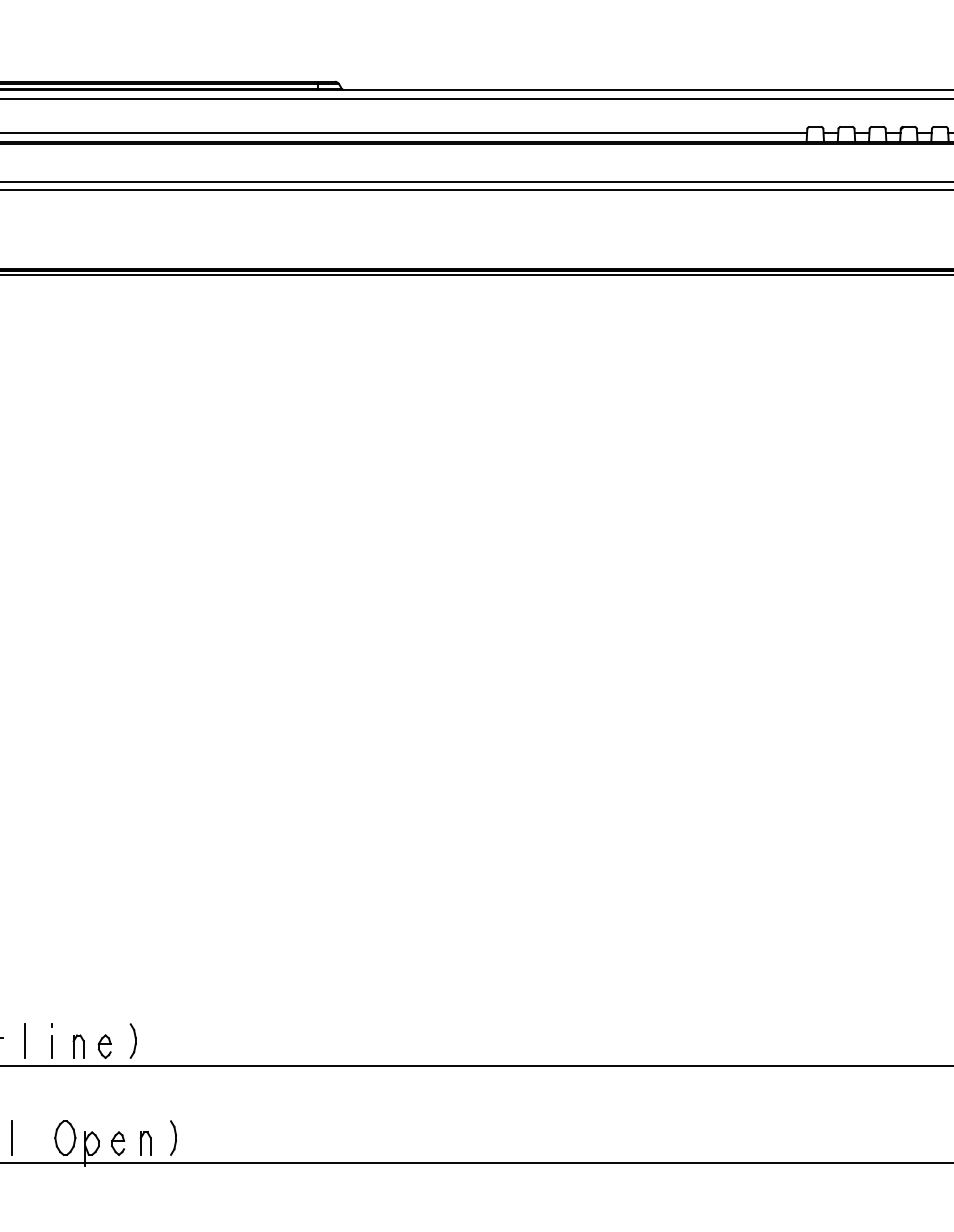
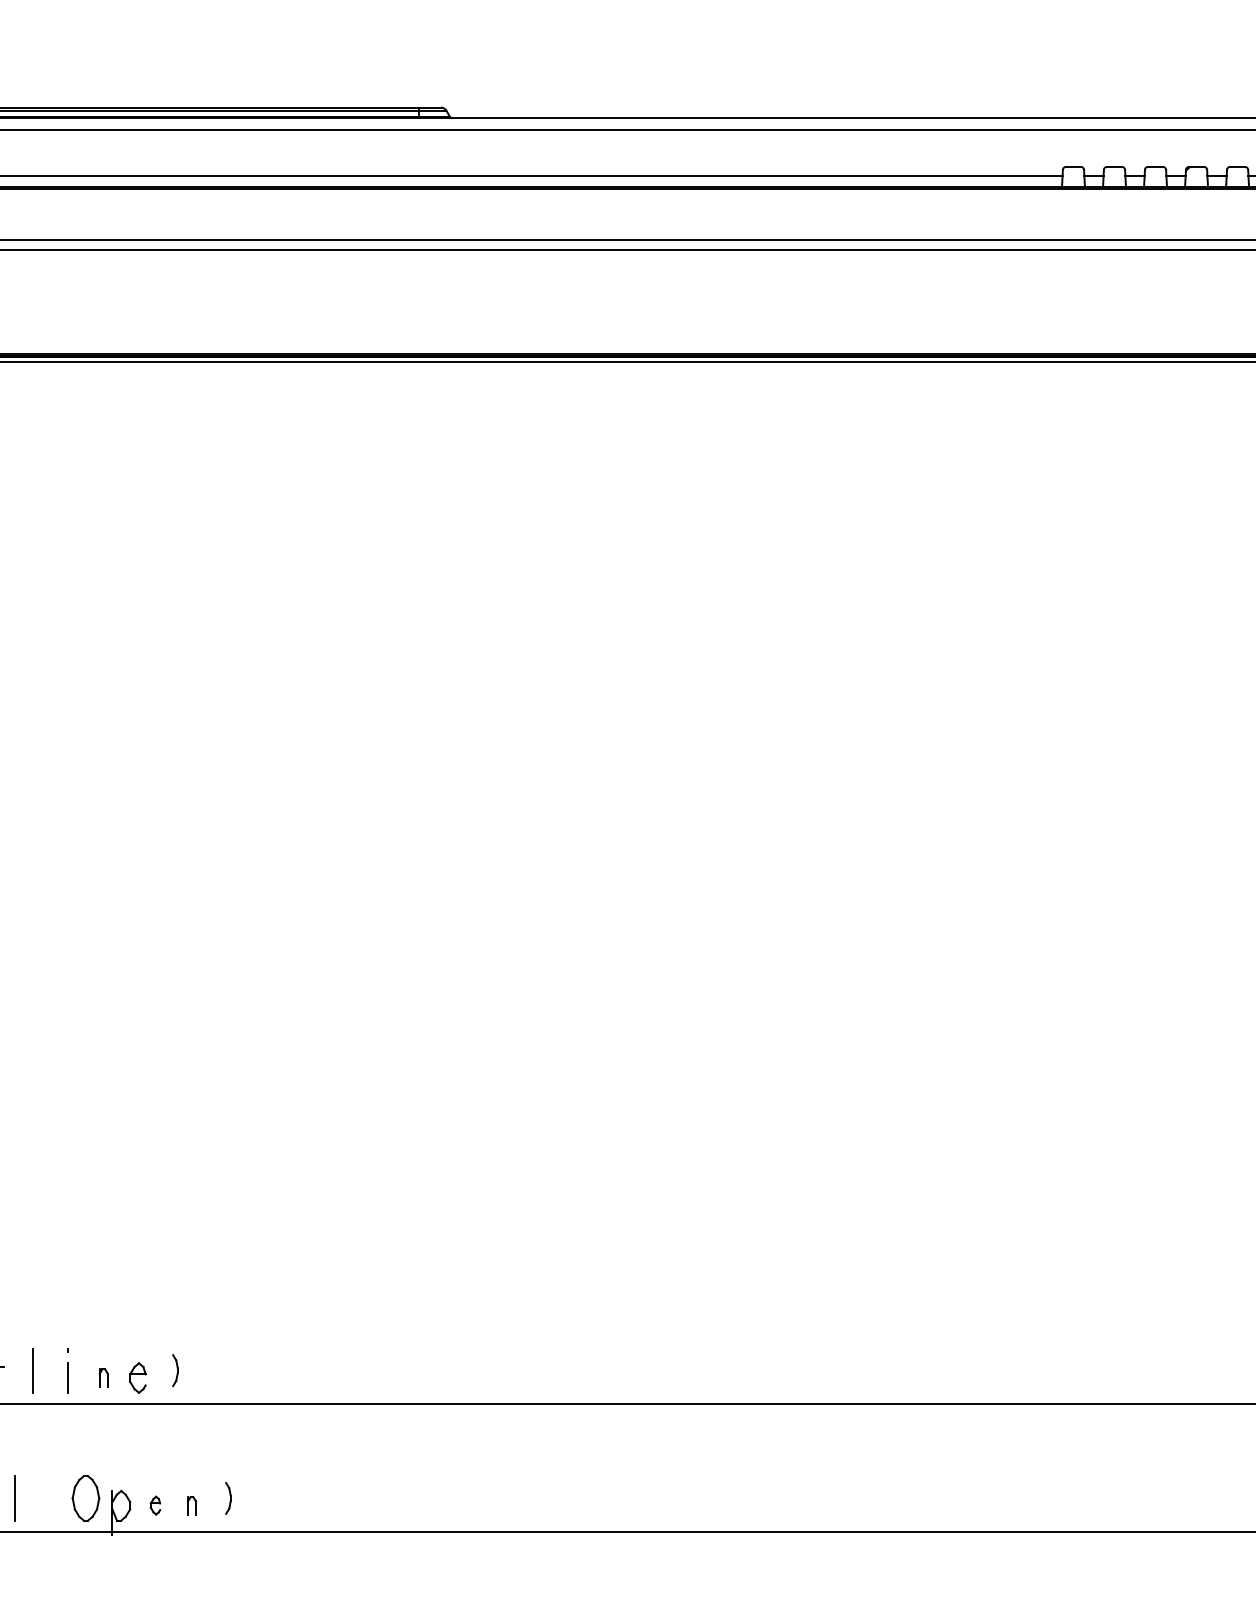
part: (133, 1040) -> (175, 1370), size x0.7
part: (78, 1046) -> (103, 1377), size x0.6
part: (173, 1138) -> (228, 1498), size x0.7
part: (118, 1143) -> (155, 1505), size x0.6
part: (145, 1143) -> (191, 1505), size x0.6

